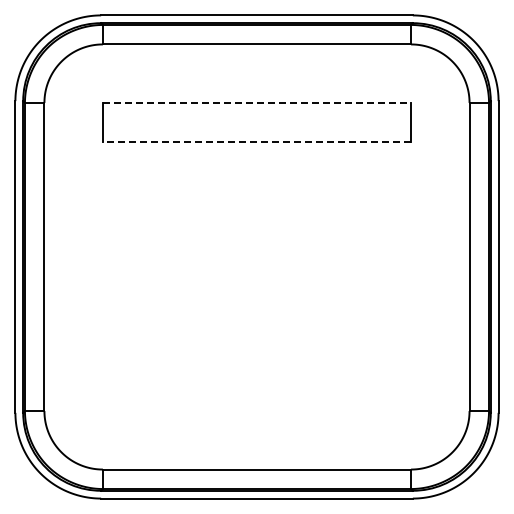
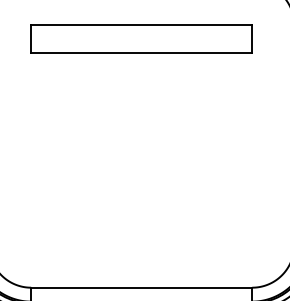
line: (257, 102) -> (142, 24), dashed -> solid
line: (256, 141) -> (141, 52), dashed -> solid

